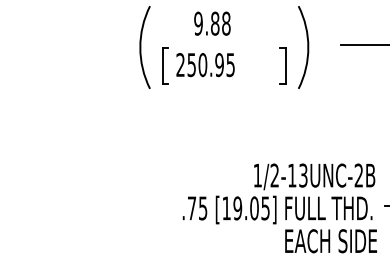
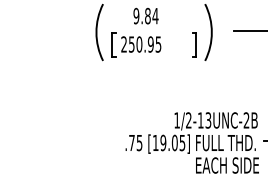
text: (226, 22) -> (155, 15), 9.88 -> 9.84

